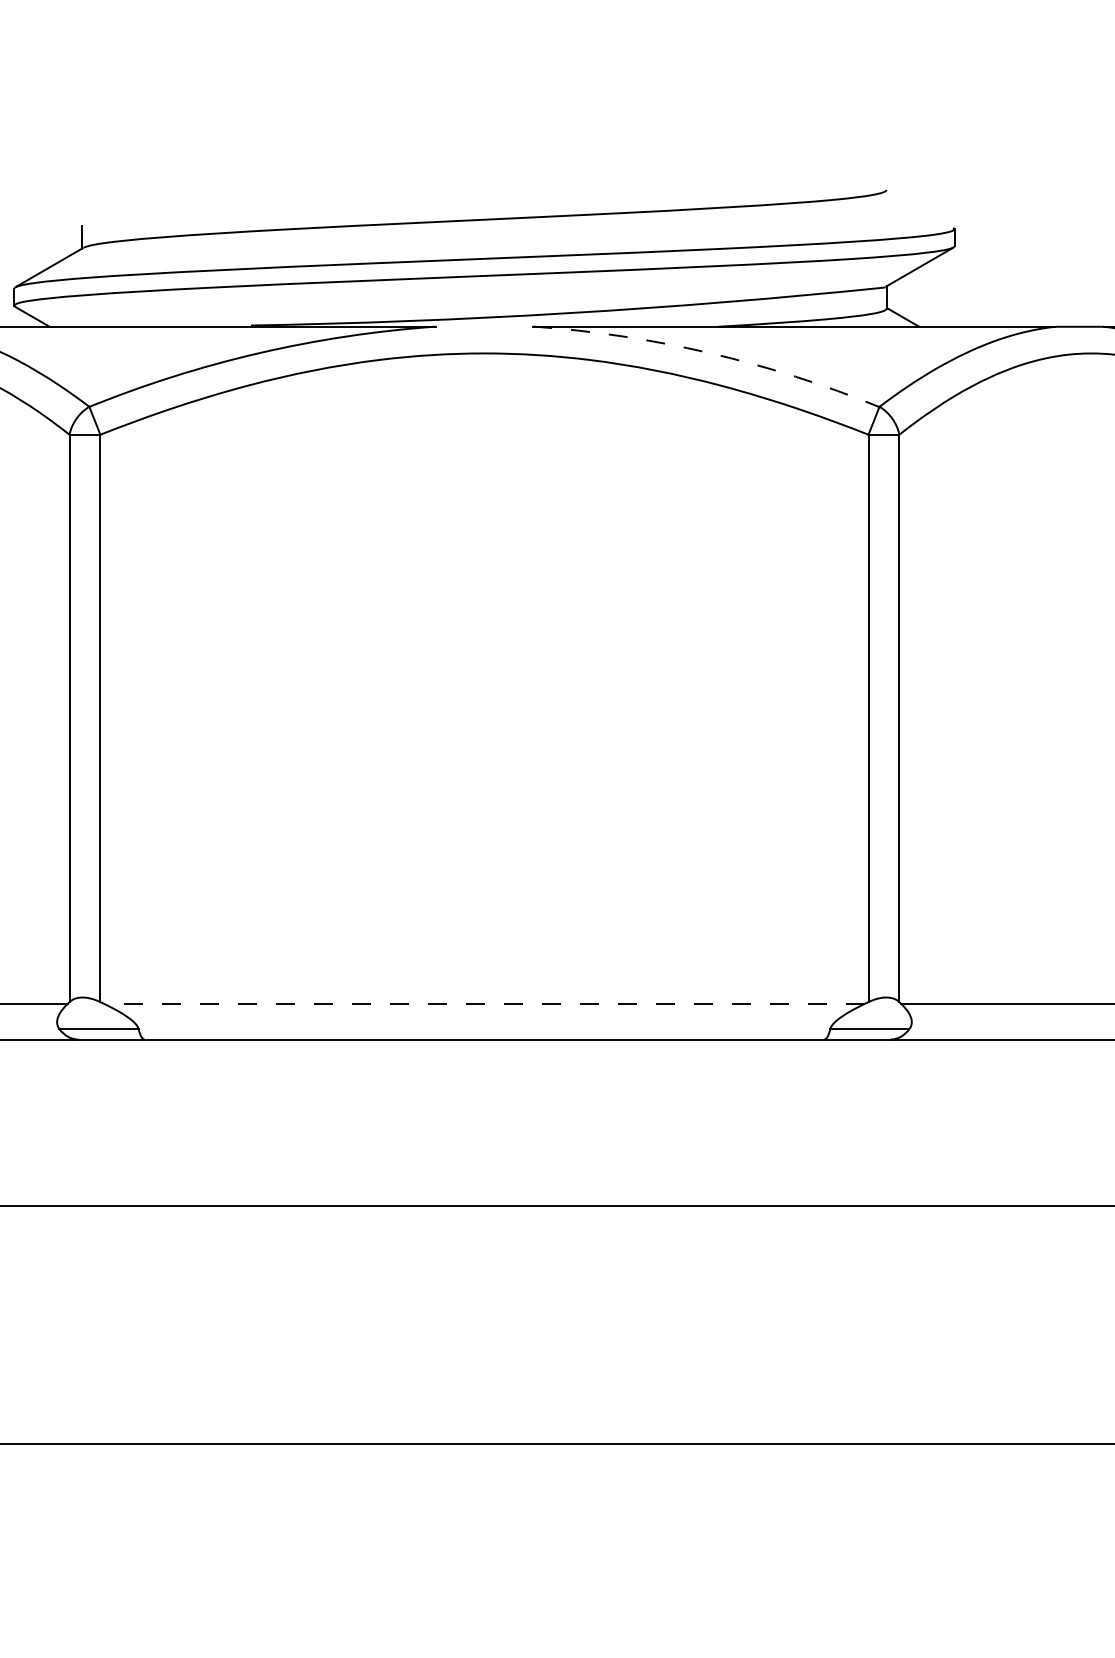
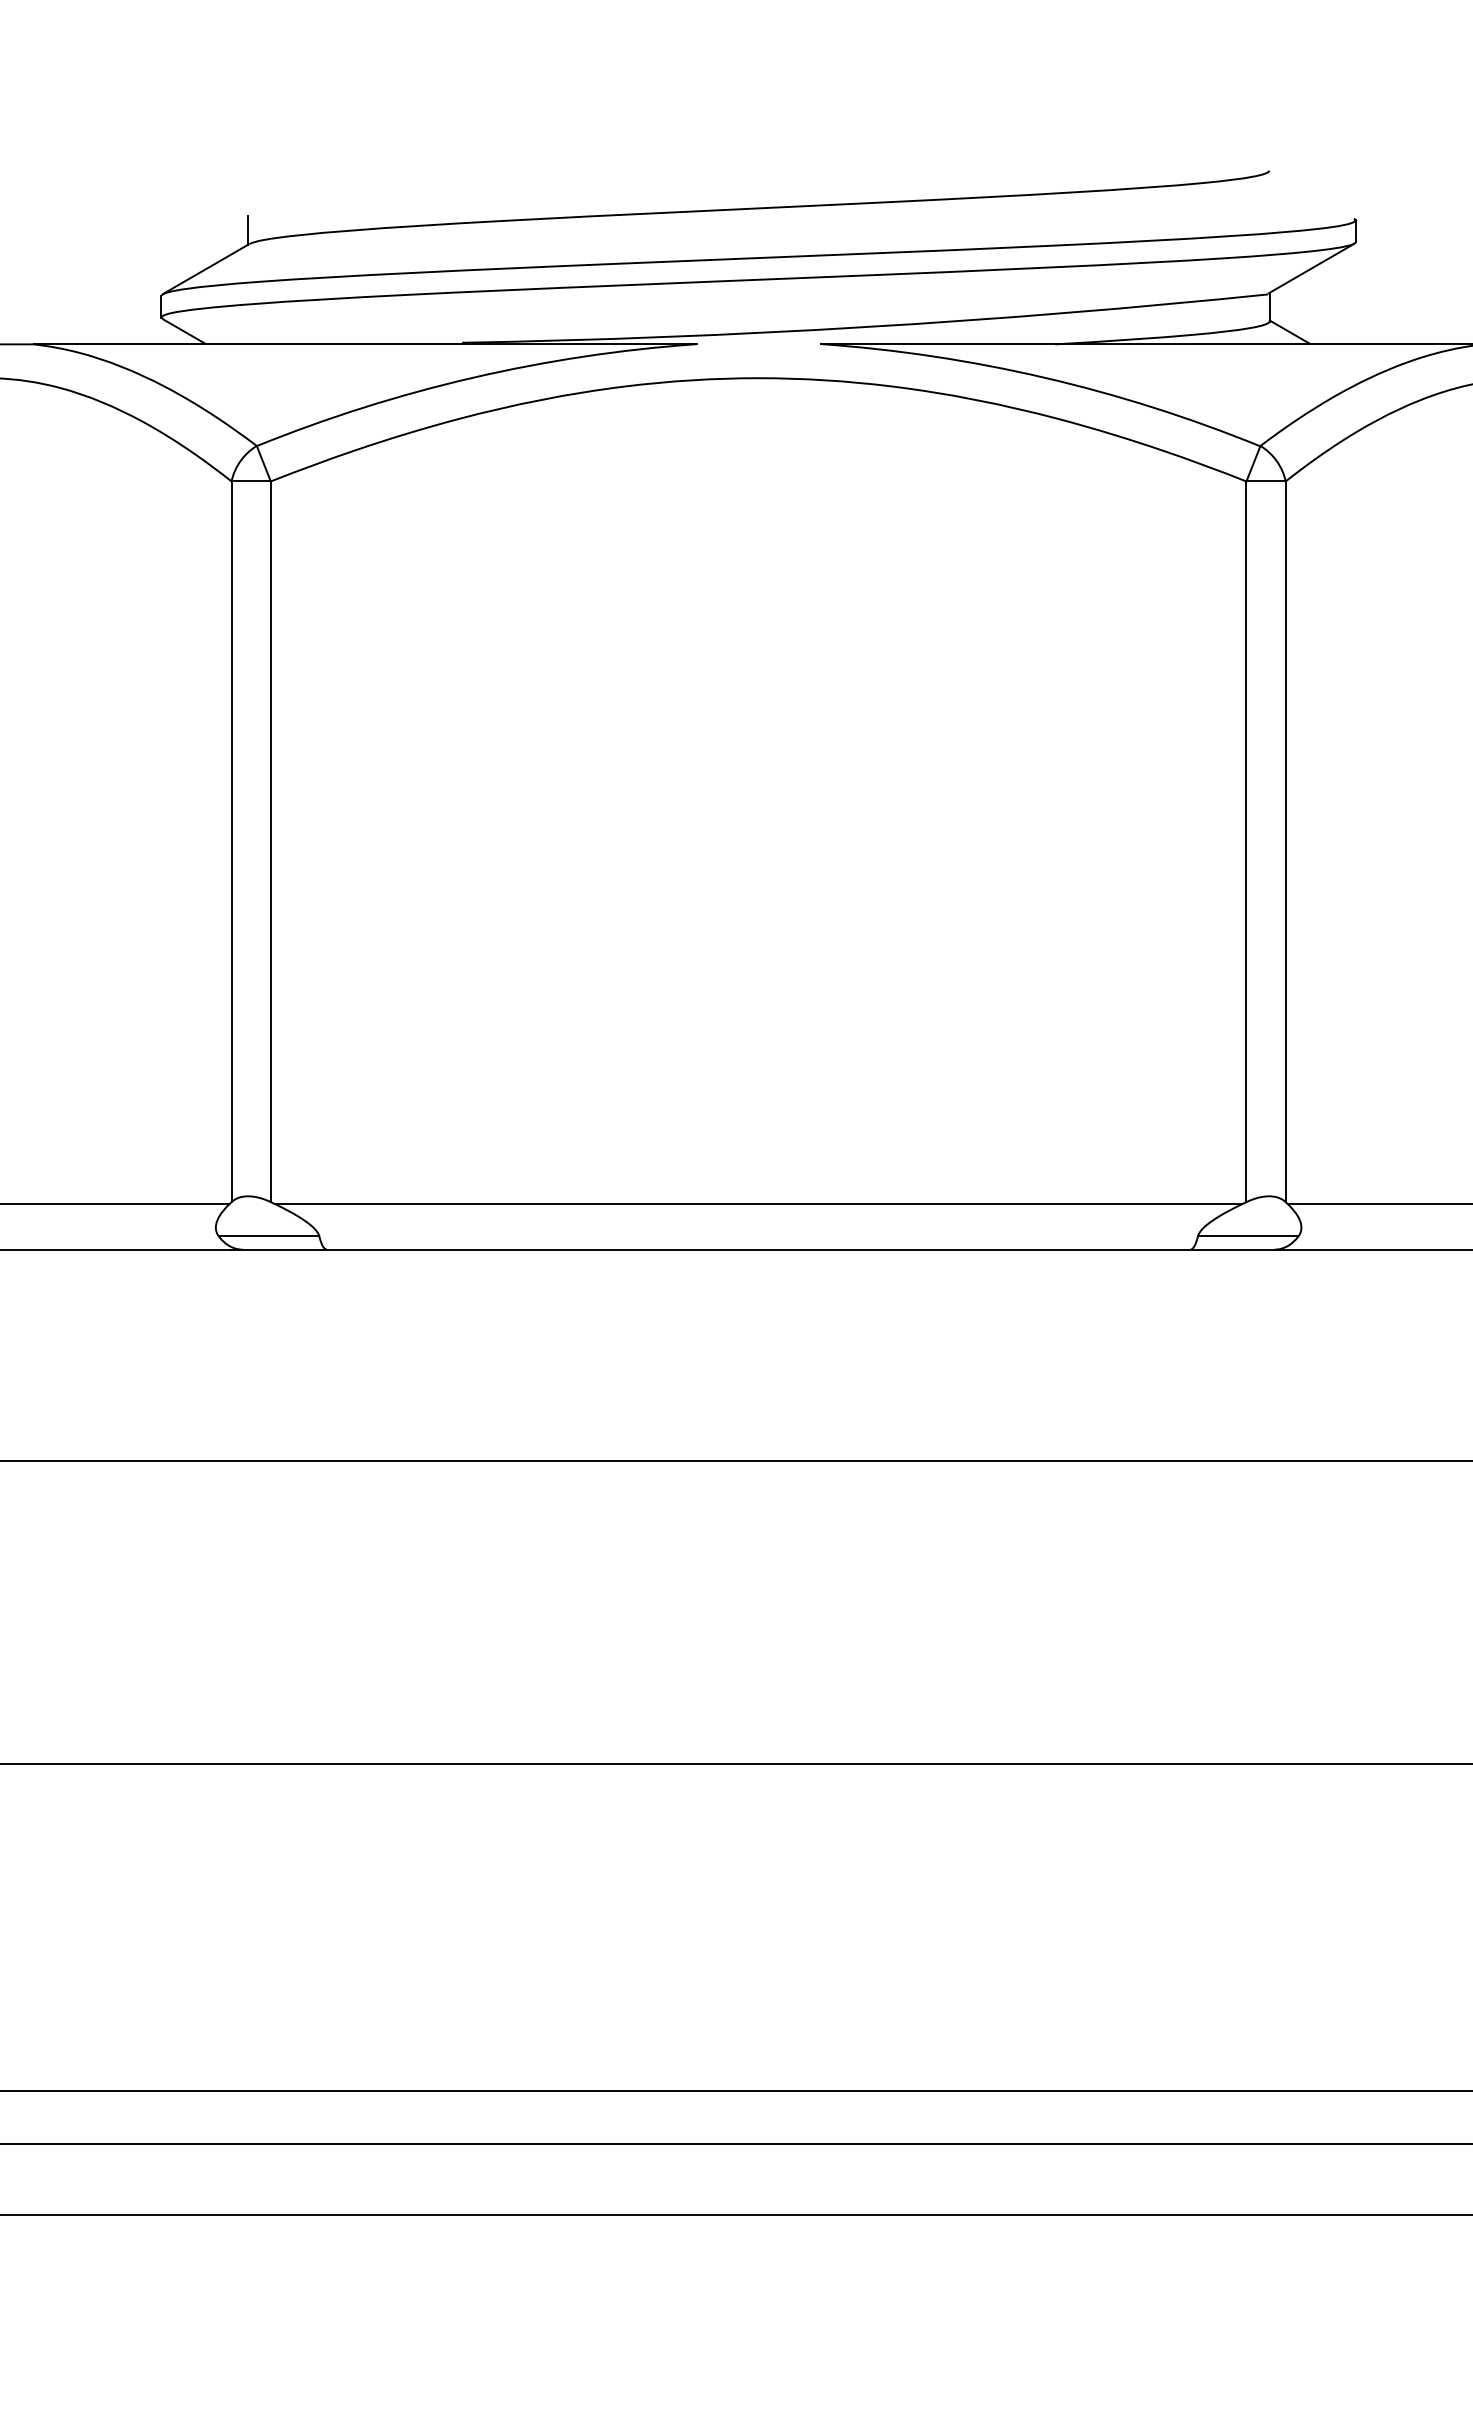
arc: (709, 352) -> (1044, 377), dashed -> solid
line: (484, 1003) -> (758, 1204), dashed -> solid

